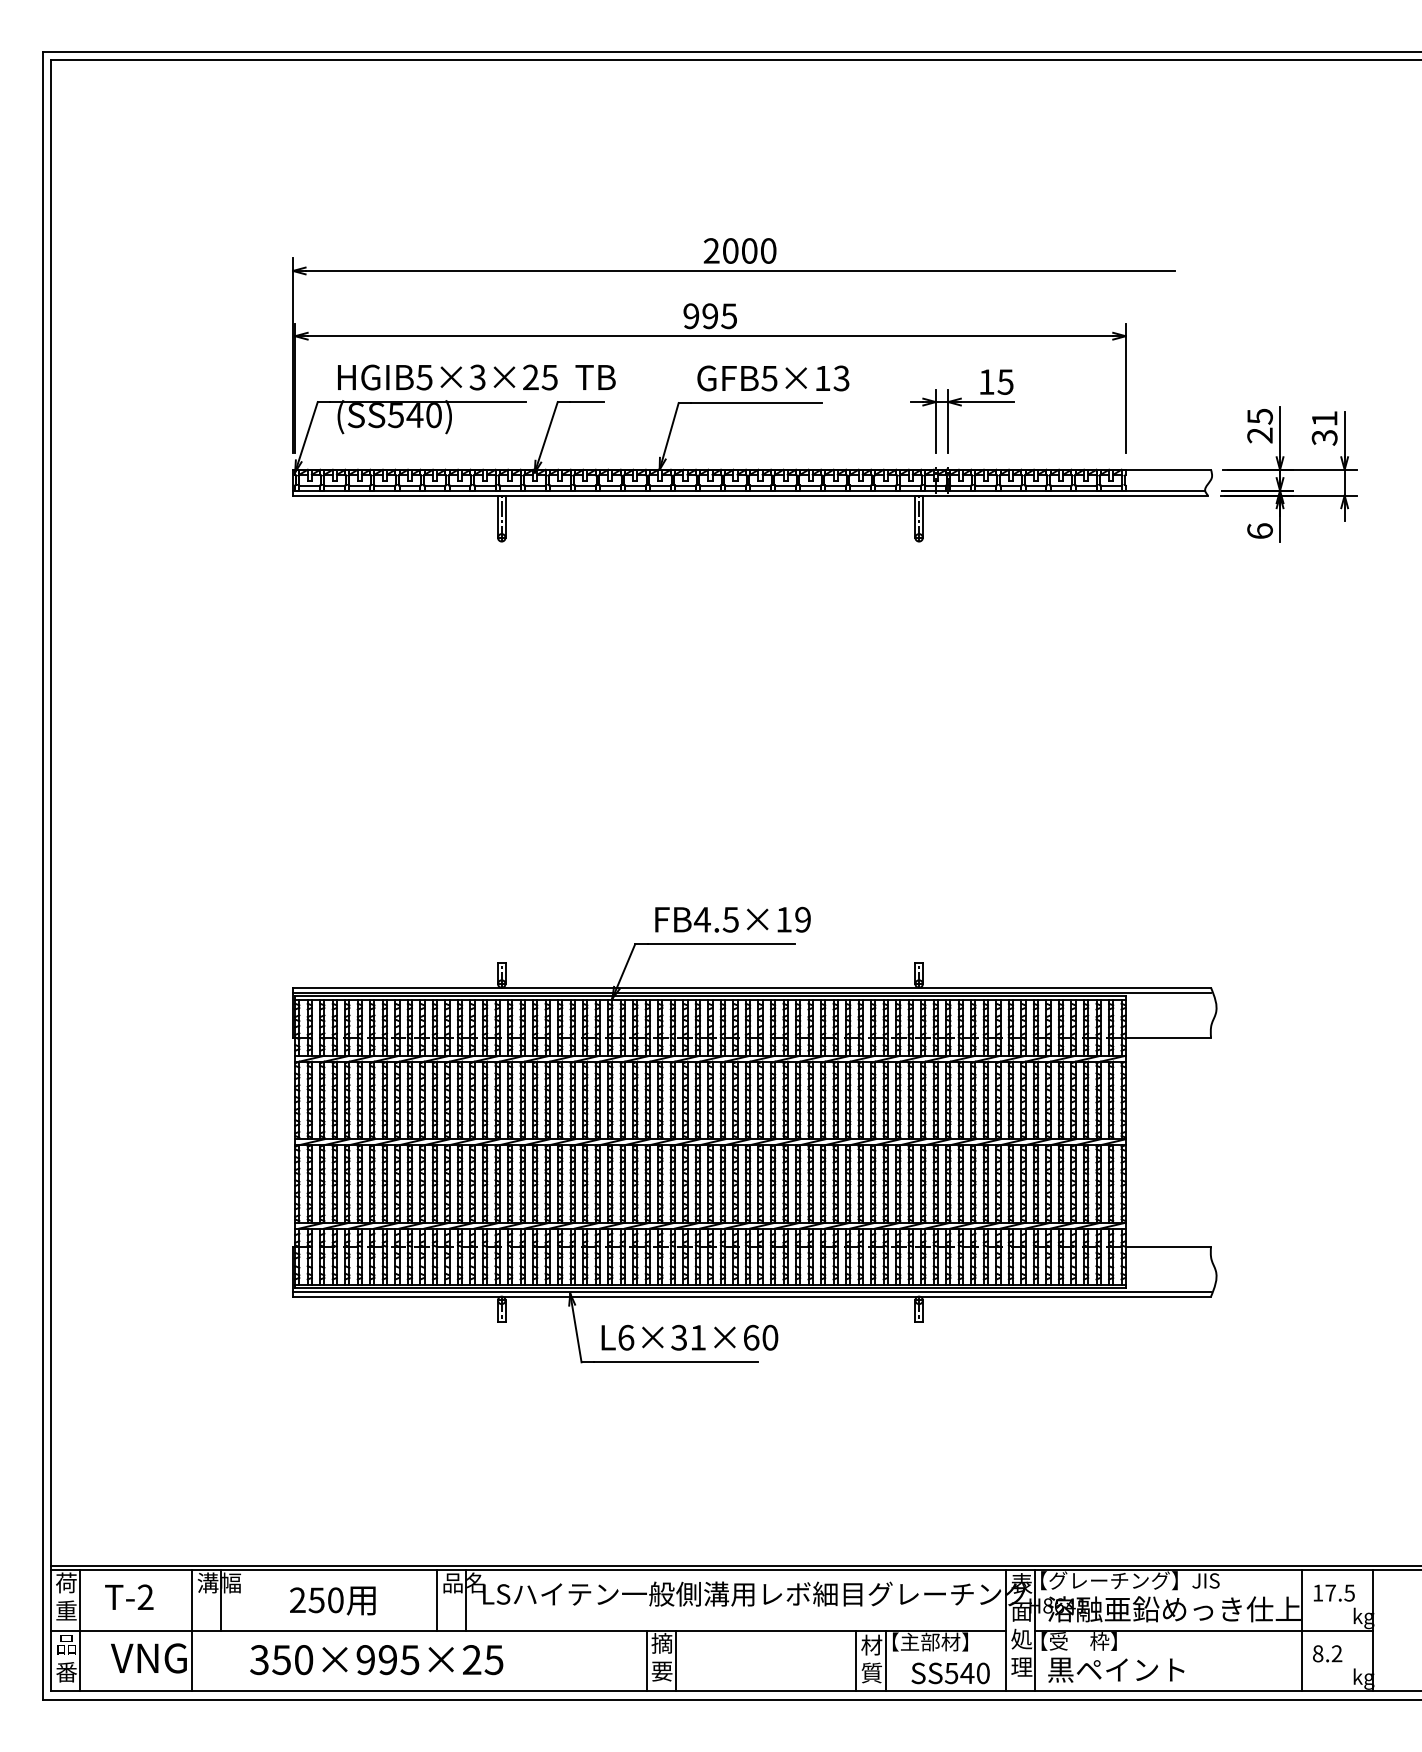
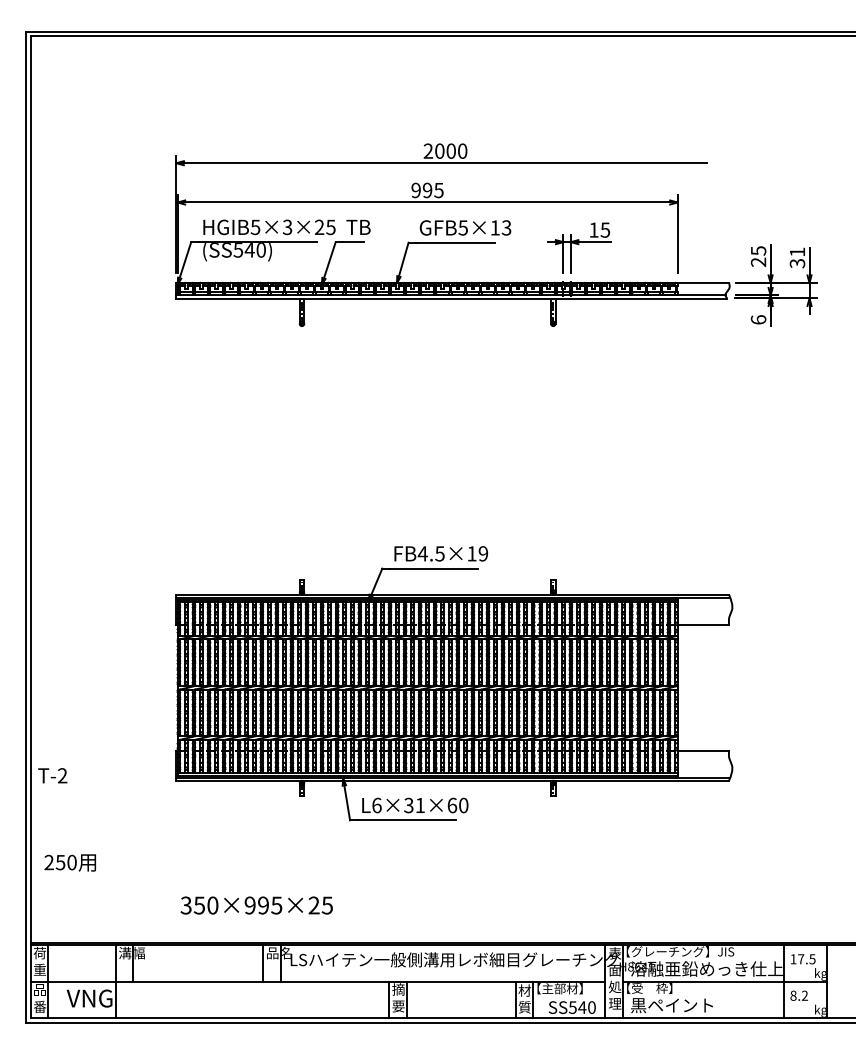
text: (128, 1596) -> (52, 775), moved
text: (331, 1600) -> (69, 862), moved
text: (376, 1659) -> (256, 905), moved

